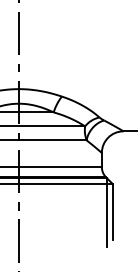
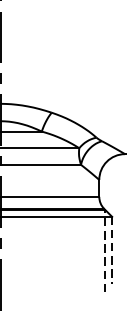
line: (106, 212) -> (104, 250), solid -> dashed
line: (112, 212) -> (111, 250), solid -> dashed

